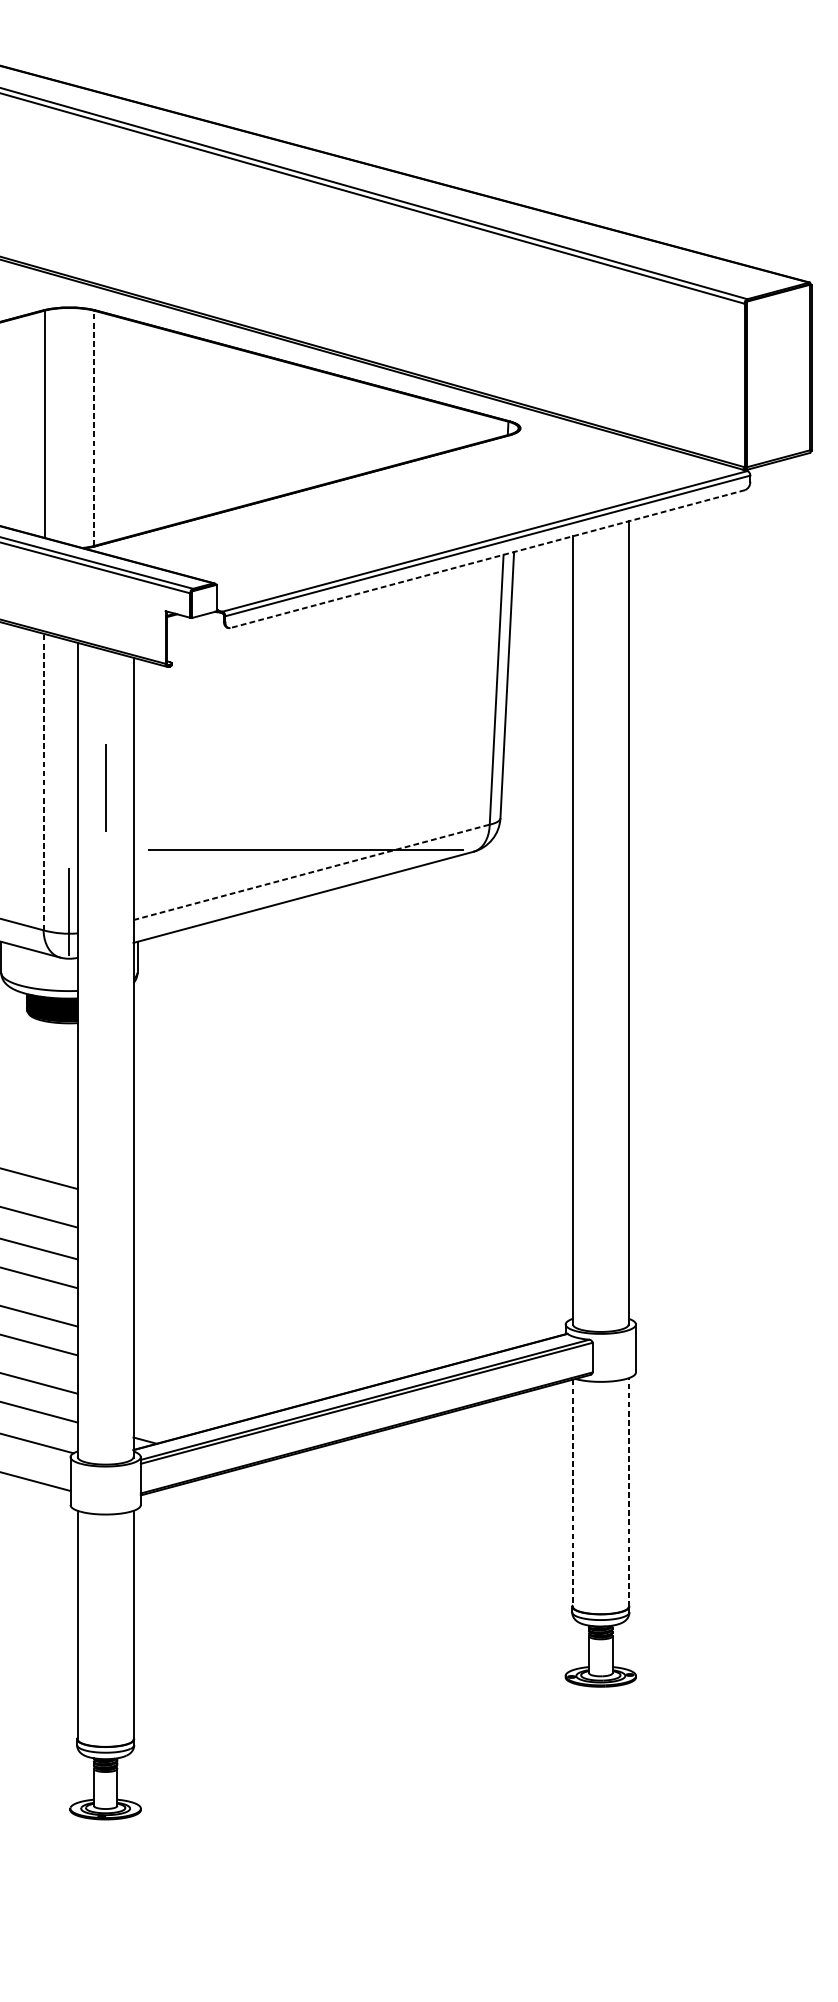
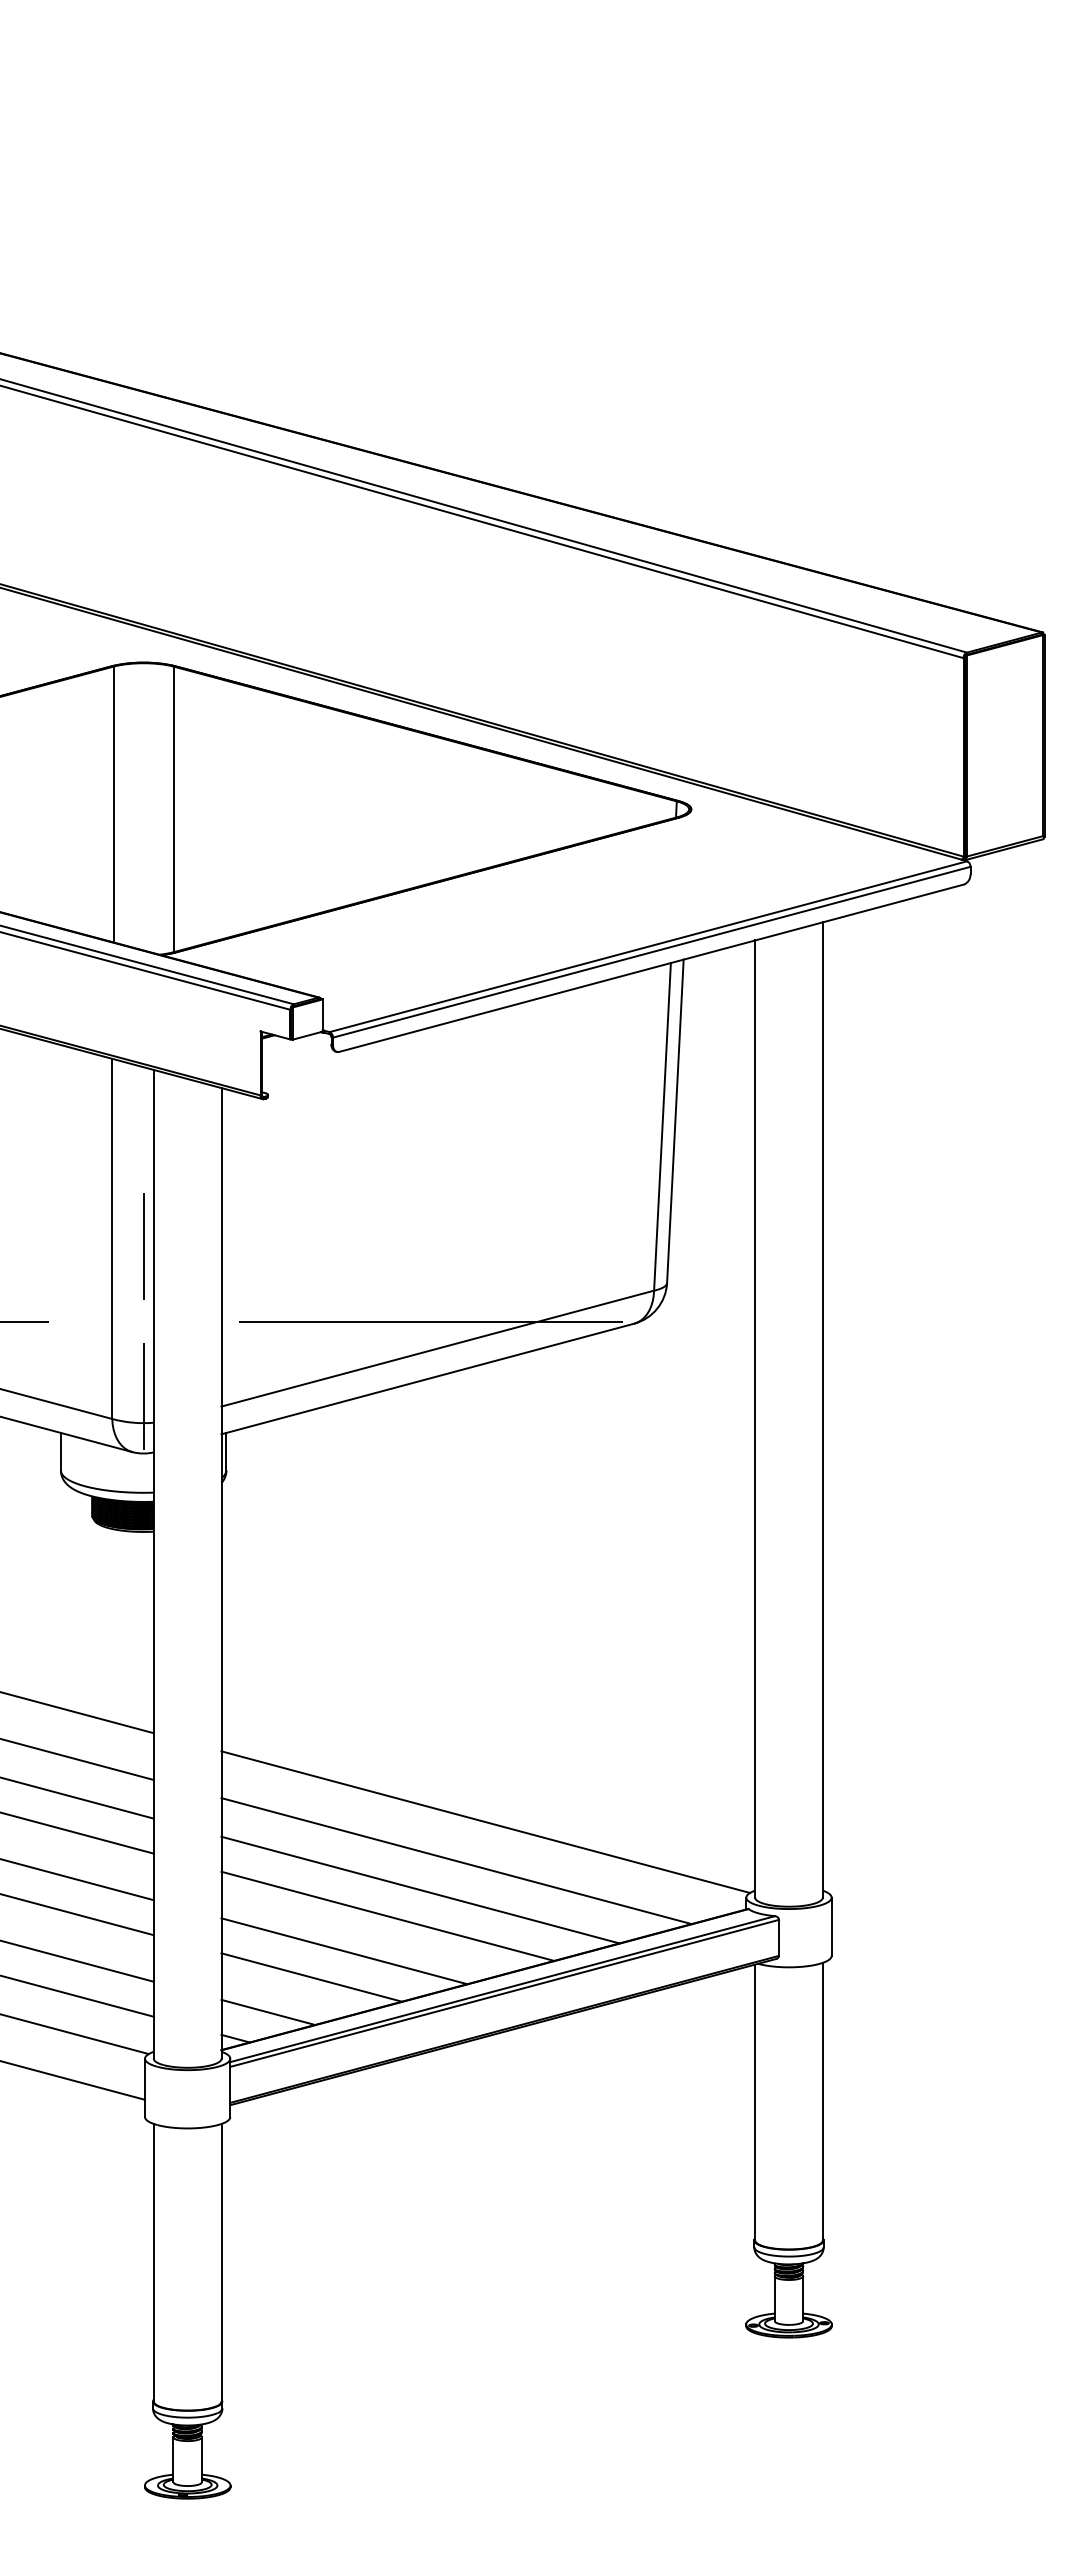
line: (93, 428) -> (173, 809), dashed -> solid
line: (487, 559) -> (651, 968), dashed -> solid
line: (43, 781) -> (112, 1238), dashed -> solid
line: (106, 788) -> (143, 1246), moved
line: (311, 872) -> (437, 1348), dashed -> solid
line: (350, 1261) -> (485, 1821), added
line: (327, 1294) -> (456, 1861), added
line: (297, 1317) -> (420, 1889), added
line: (270, 1339) -> (387, 1915), added
line: (234, 1368) -> (344, 1951), added
line: (207, 1390) -> (311, 1977), added
line: (172, 1418) -> (268, 2011), added
line: (628, 1492) -> (822, 2101), dashed -> solid
line: (573, 1493) -> (755, 2102), dashed -> solid

